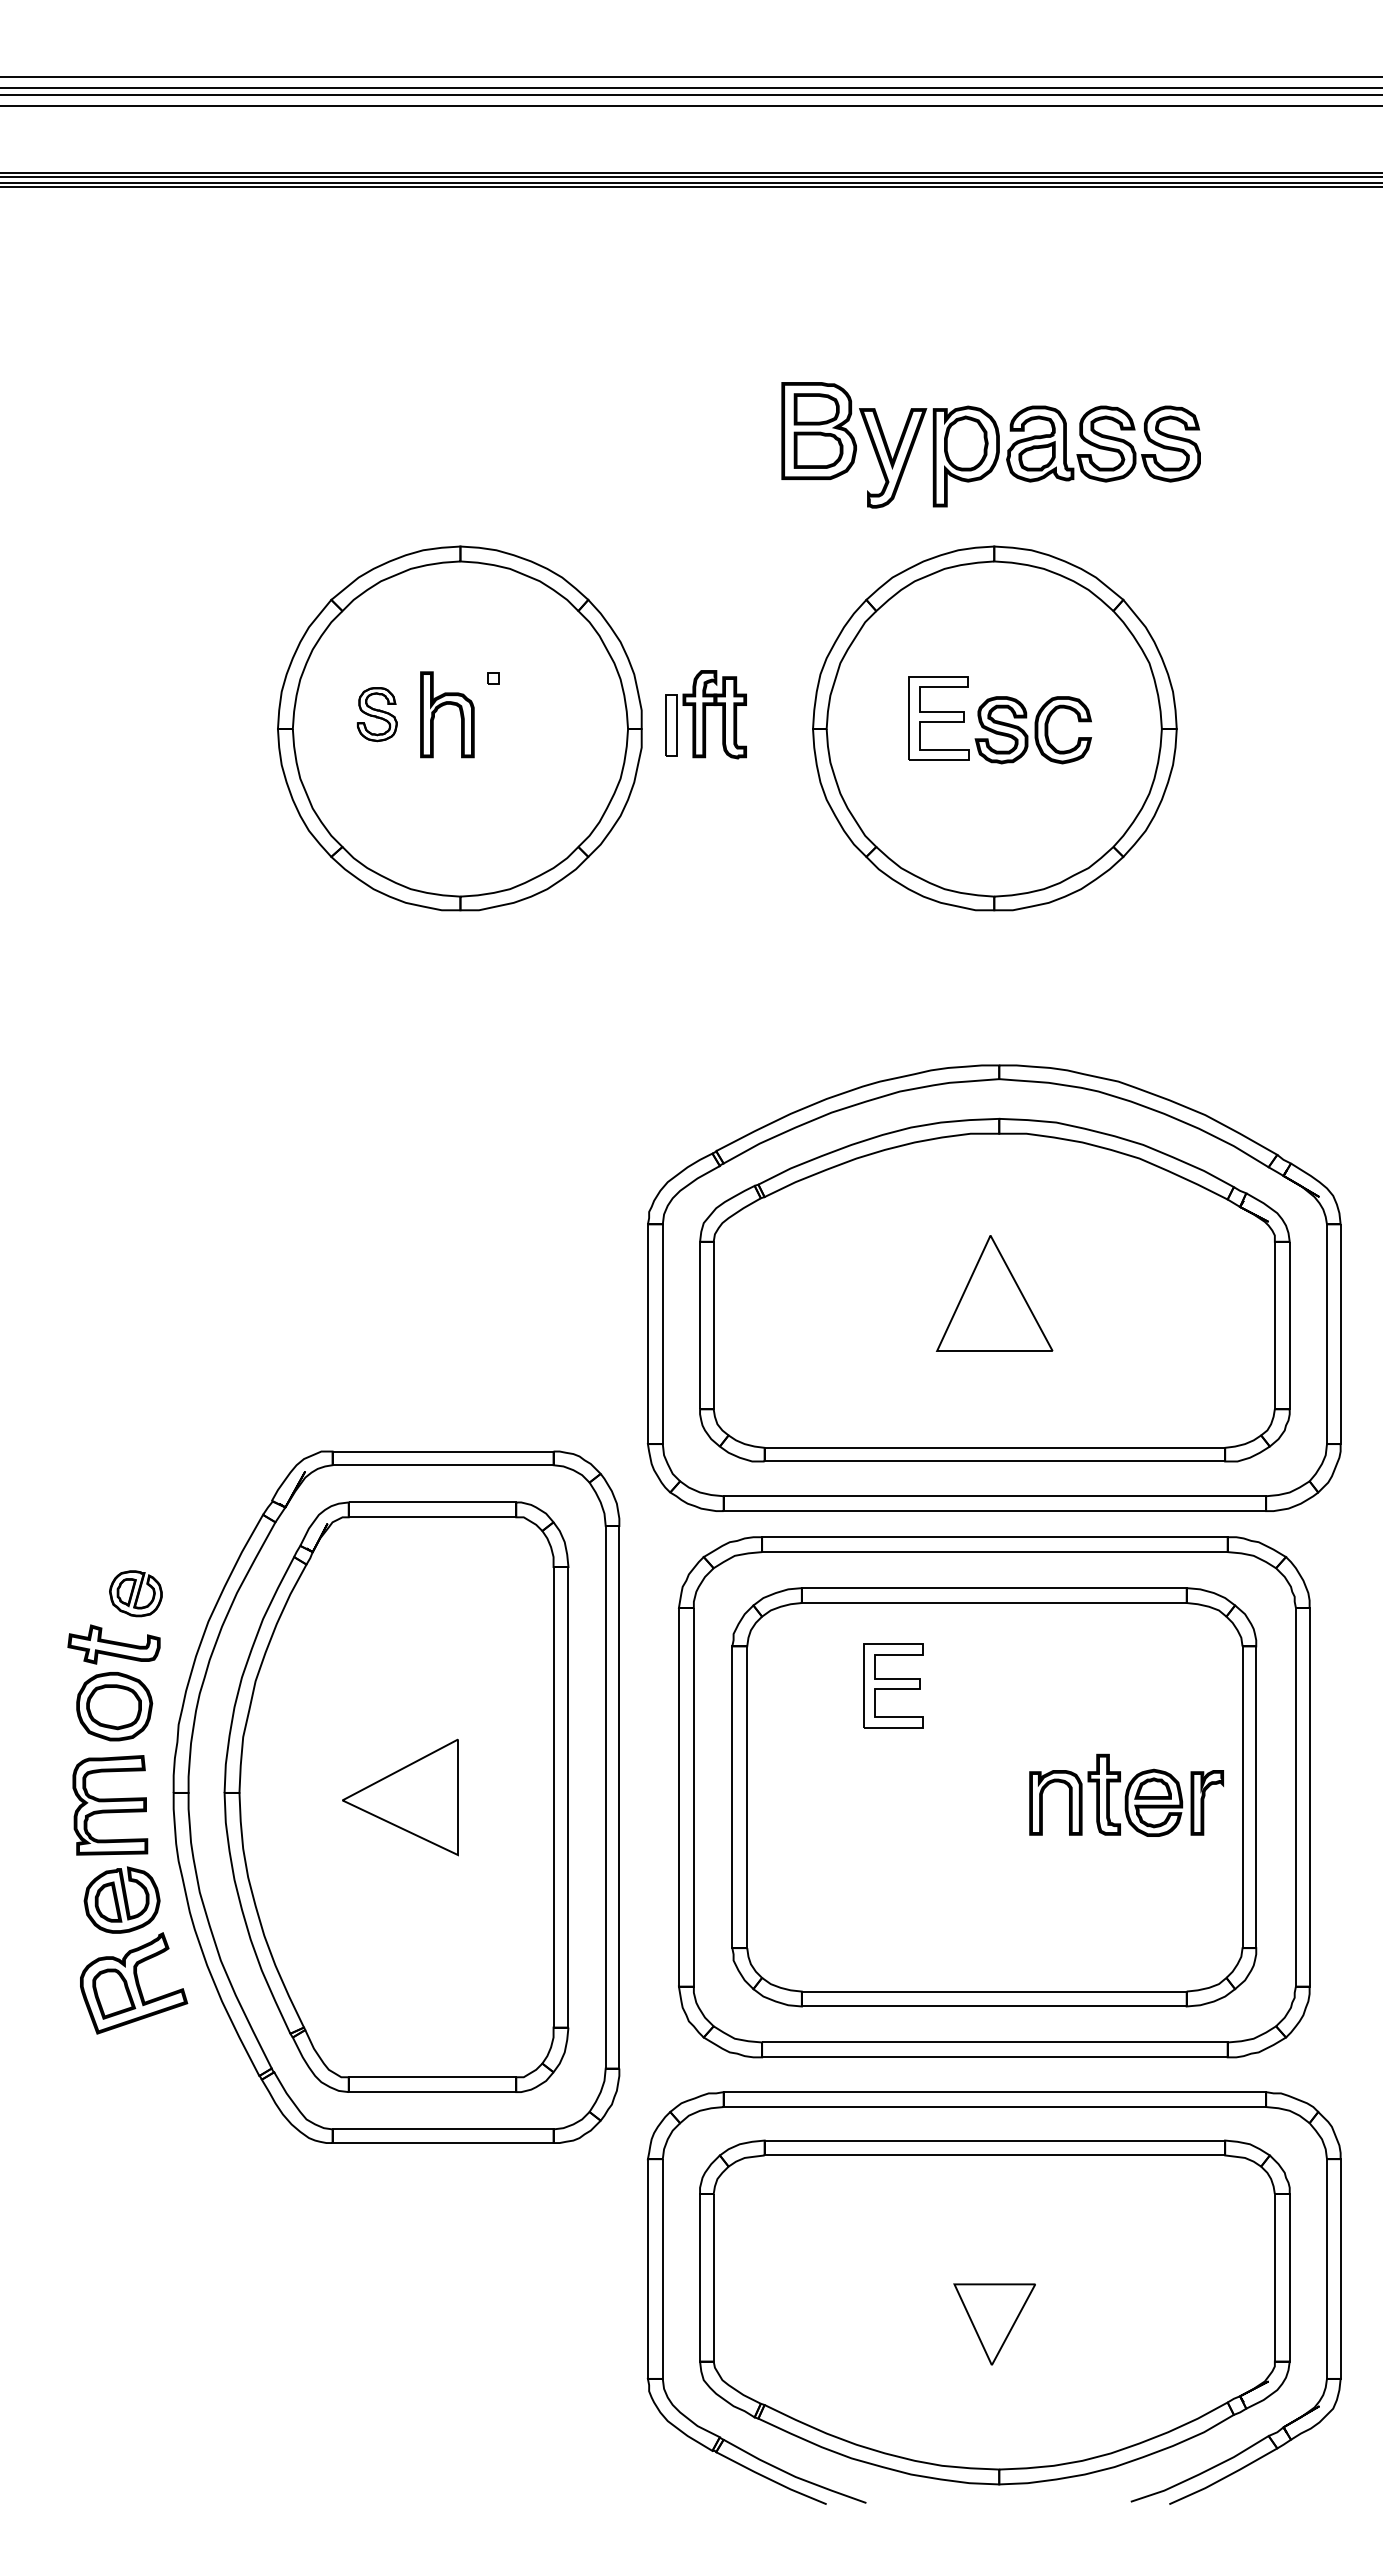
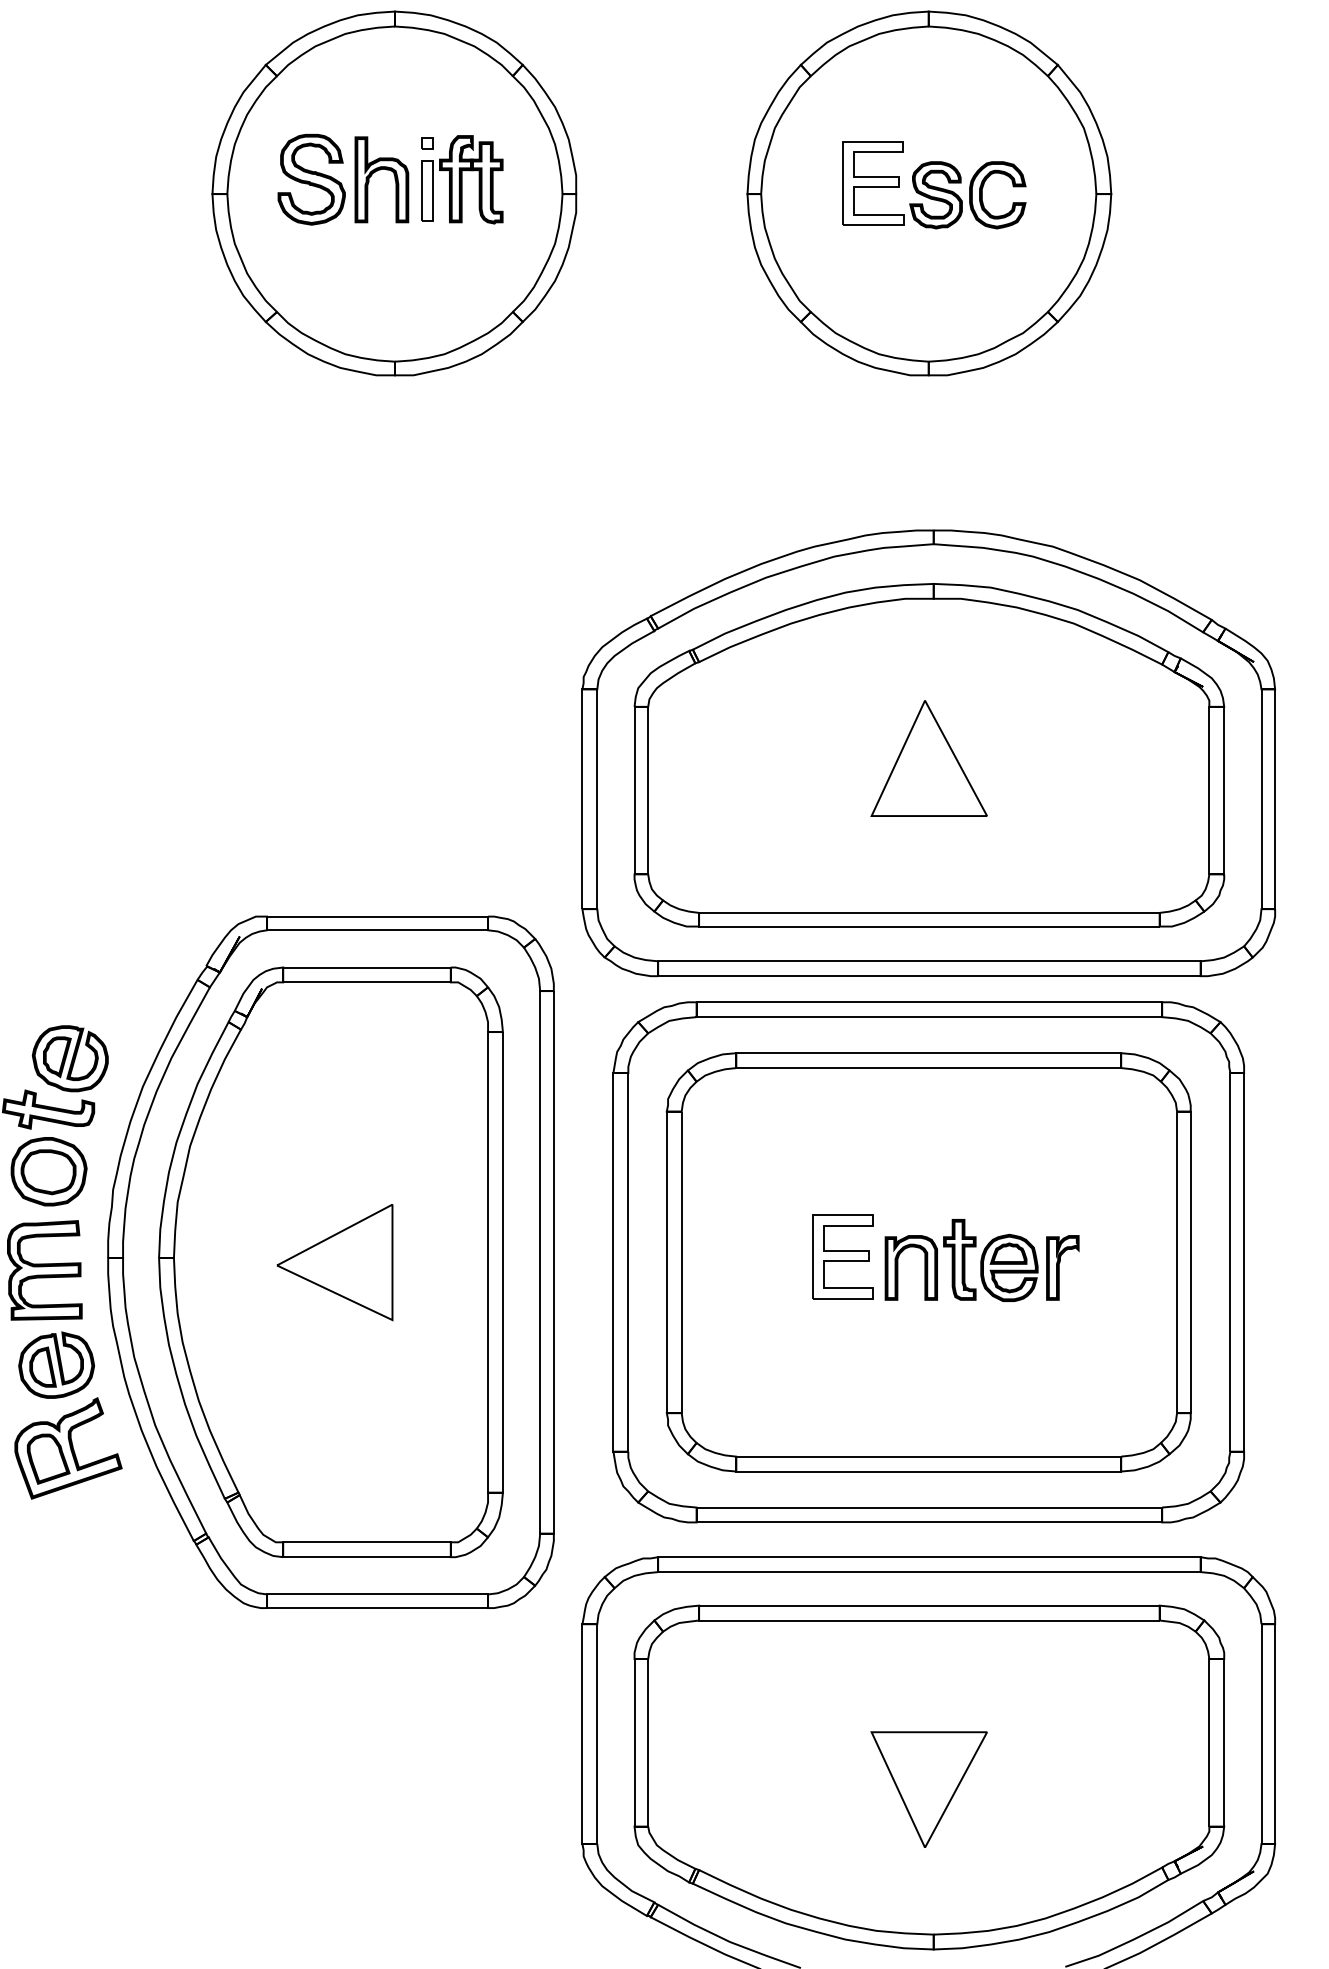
part: (377, 714) -> (311, 179), size x1.67
part: (705, 714) -> (461, 179), moved
part: (135, 1593) -> (69, 1058), size x1.43
part: (893, 1685) -> (842, 1256), moved
part: (1126, 1794) -> (981, 1259), moved
part: (994, 2324) -> (928, 1789), size x1.43

